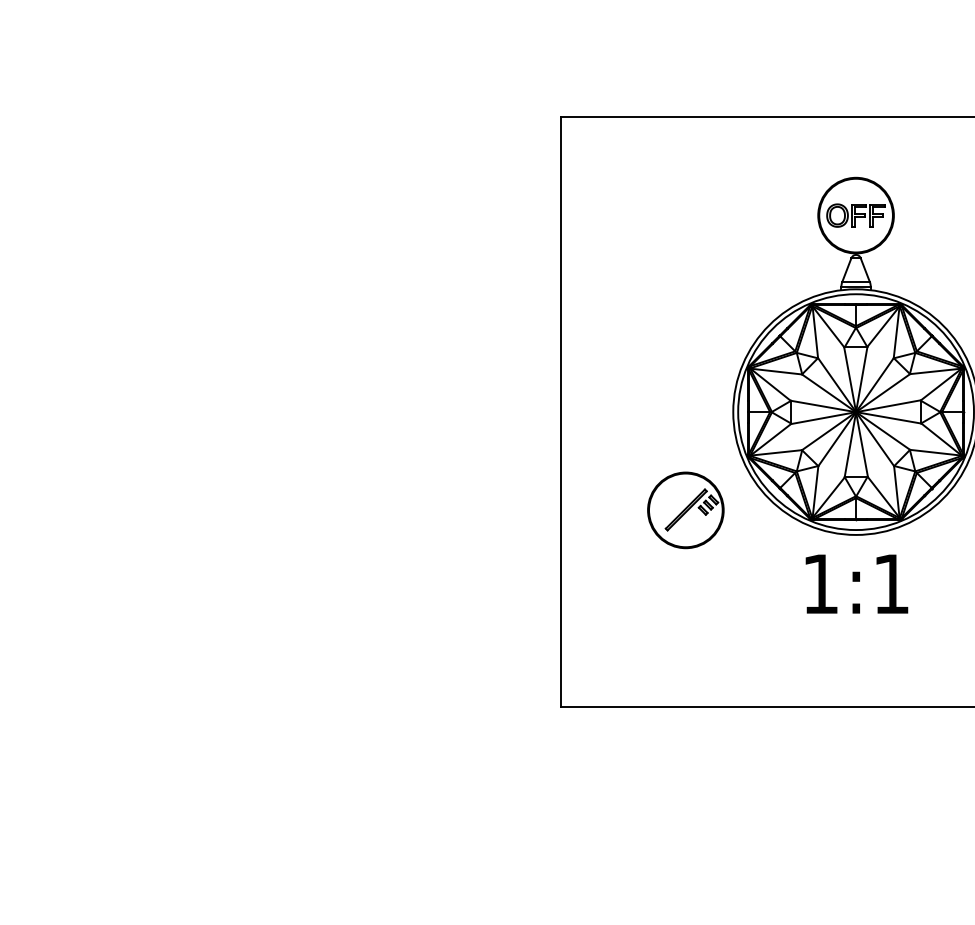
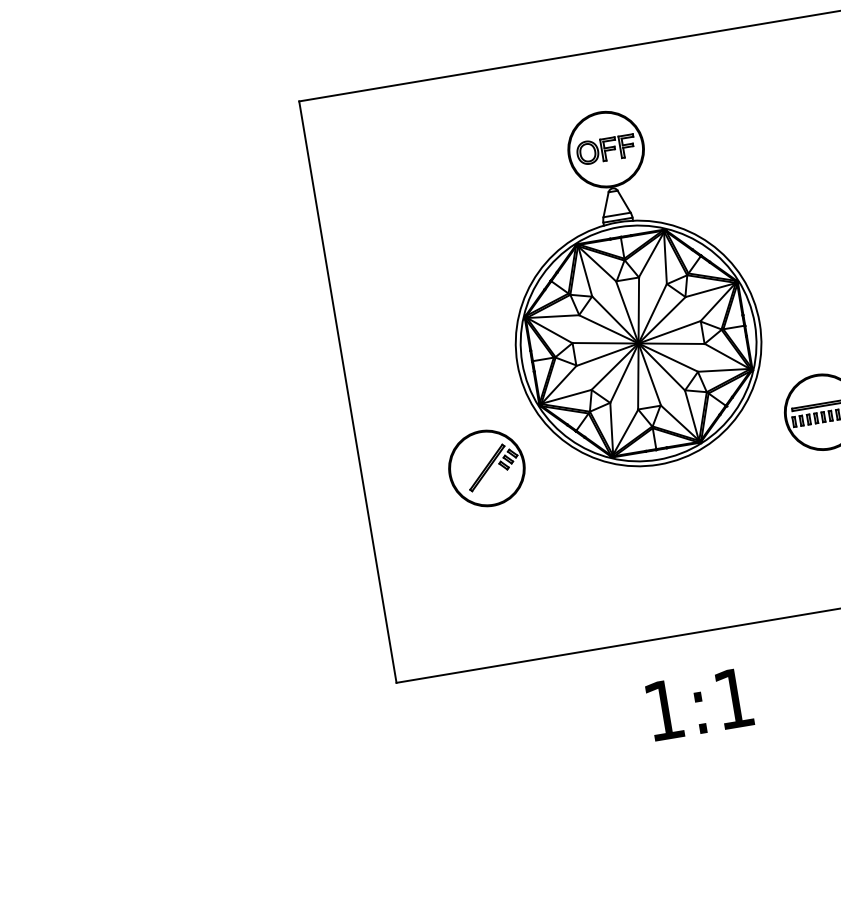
text: (856, 583) -> (699, 703), moved

